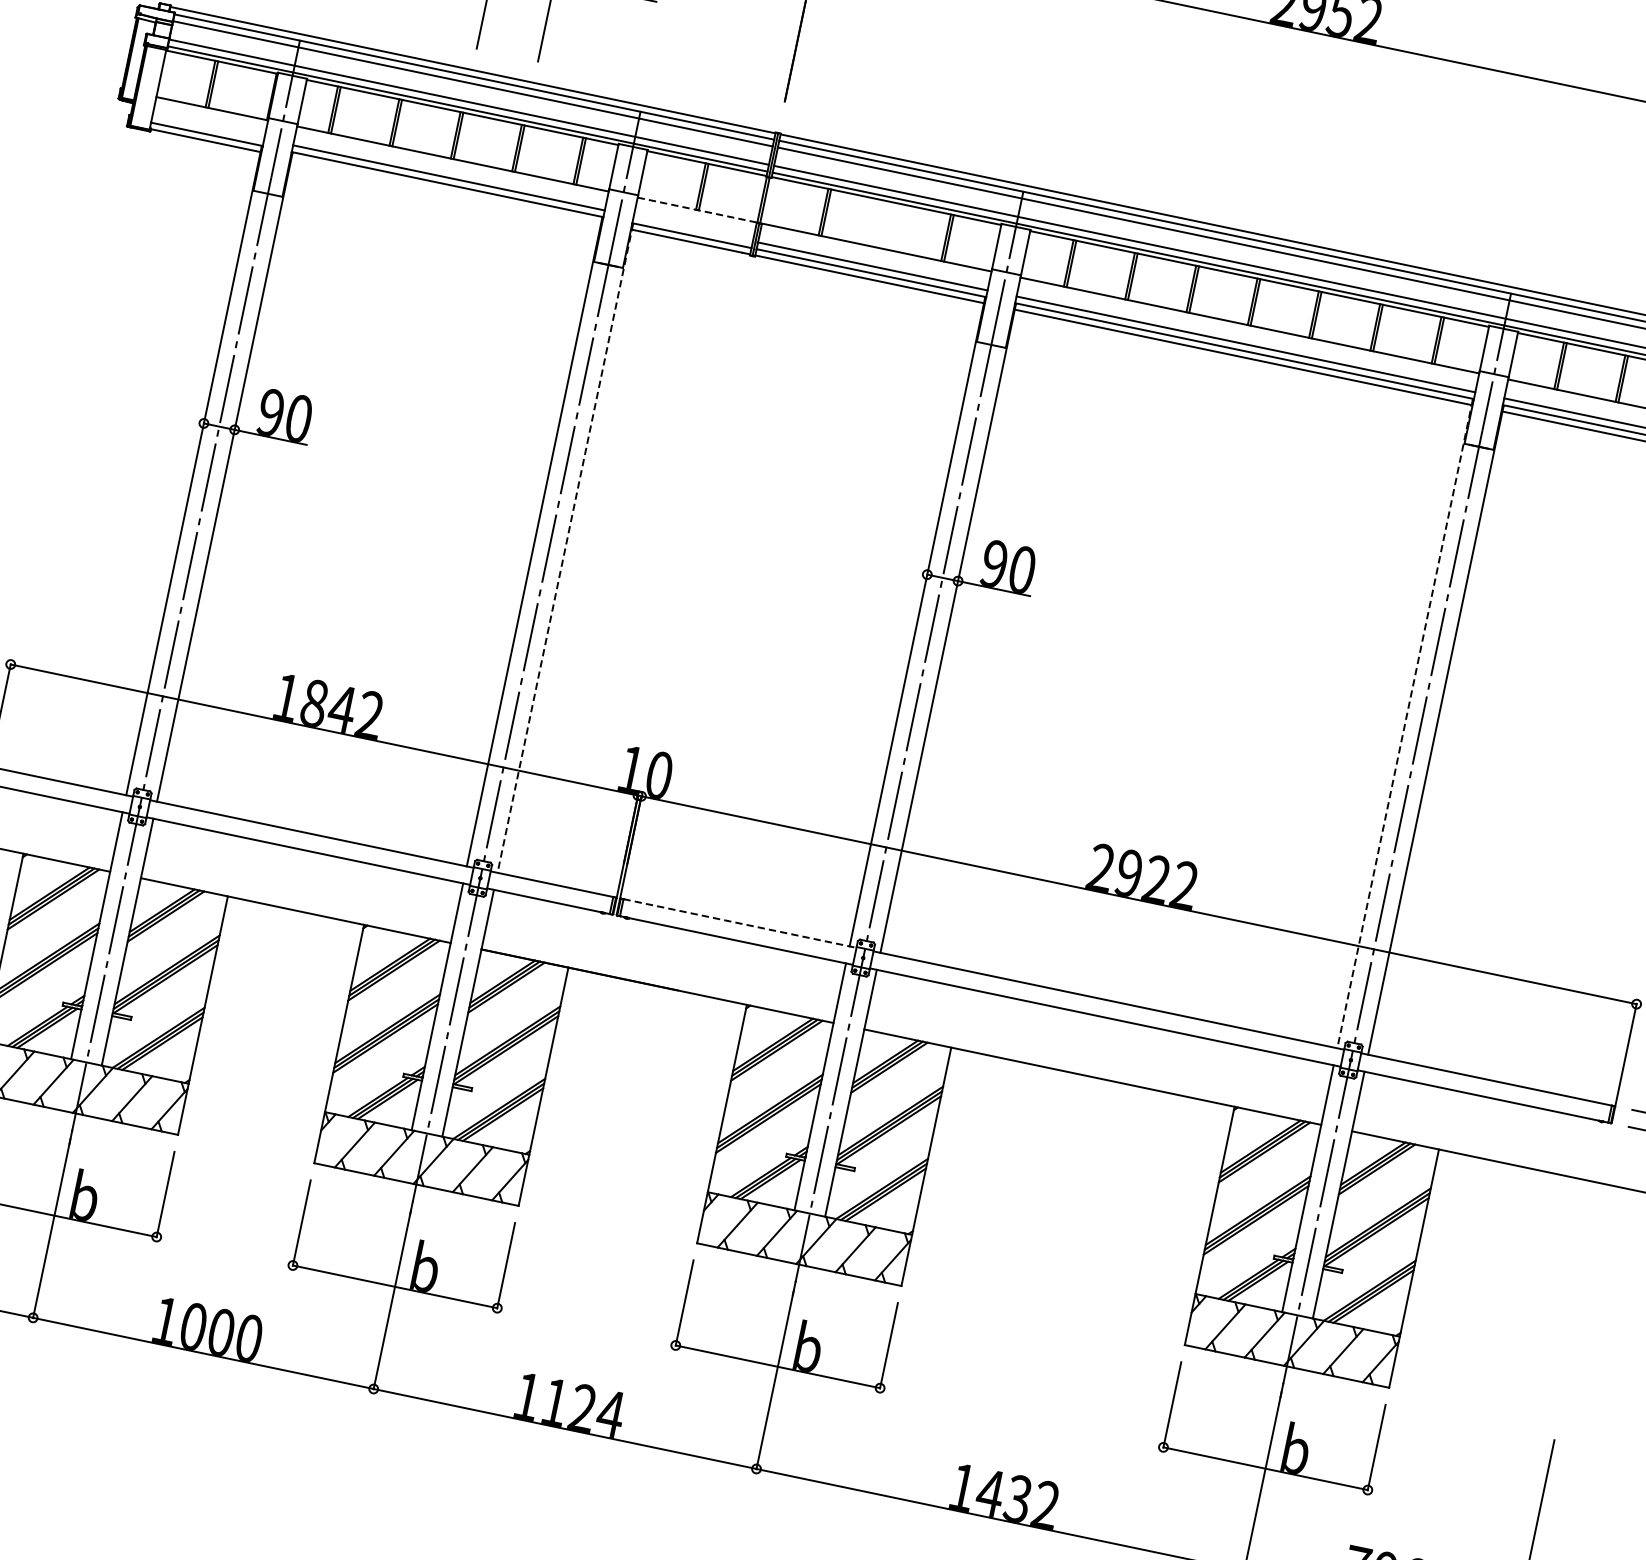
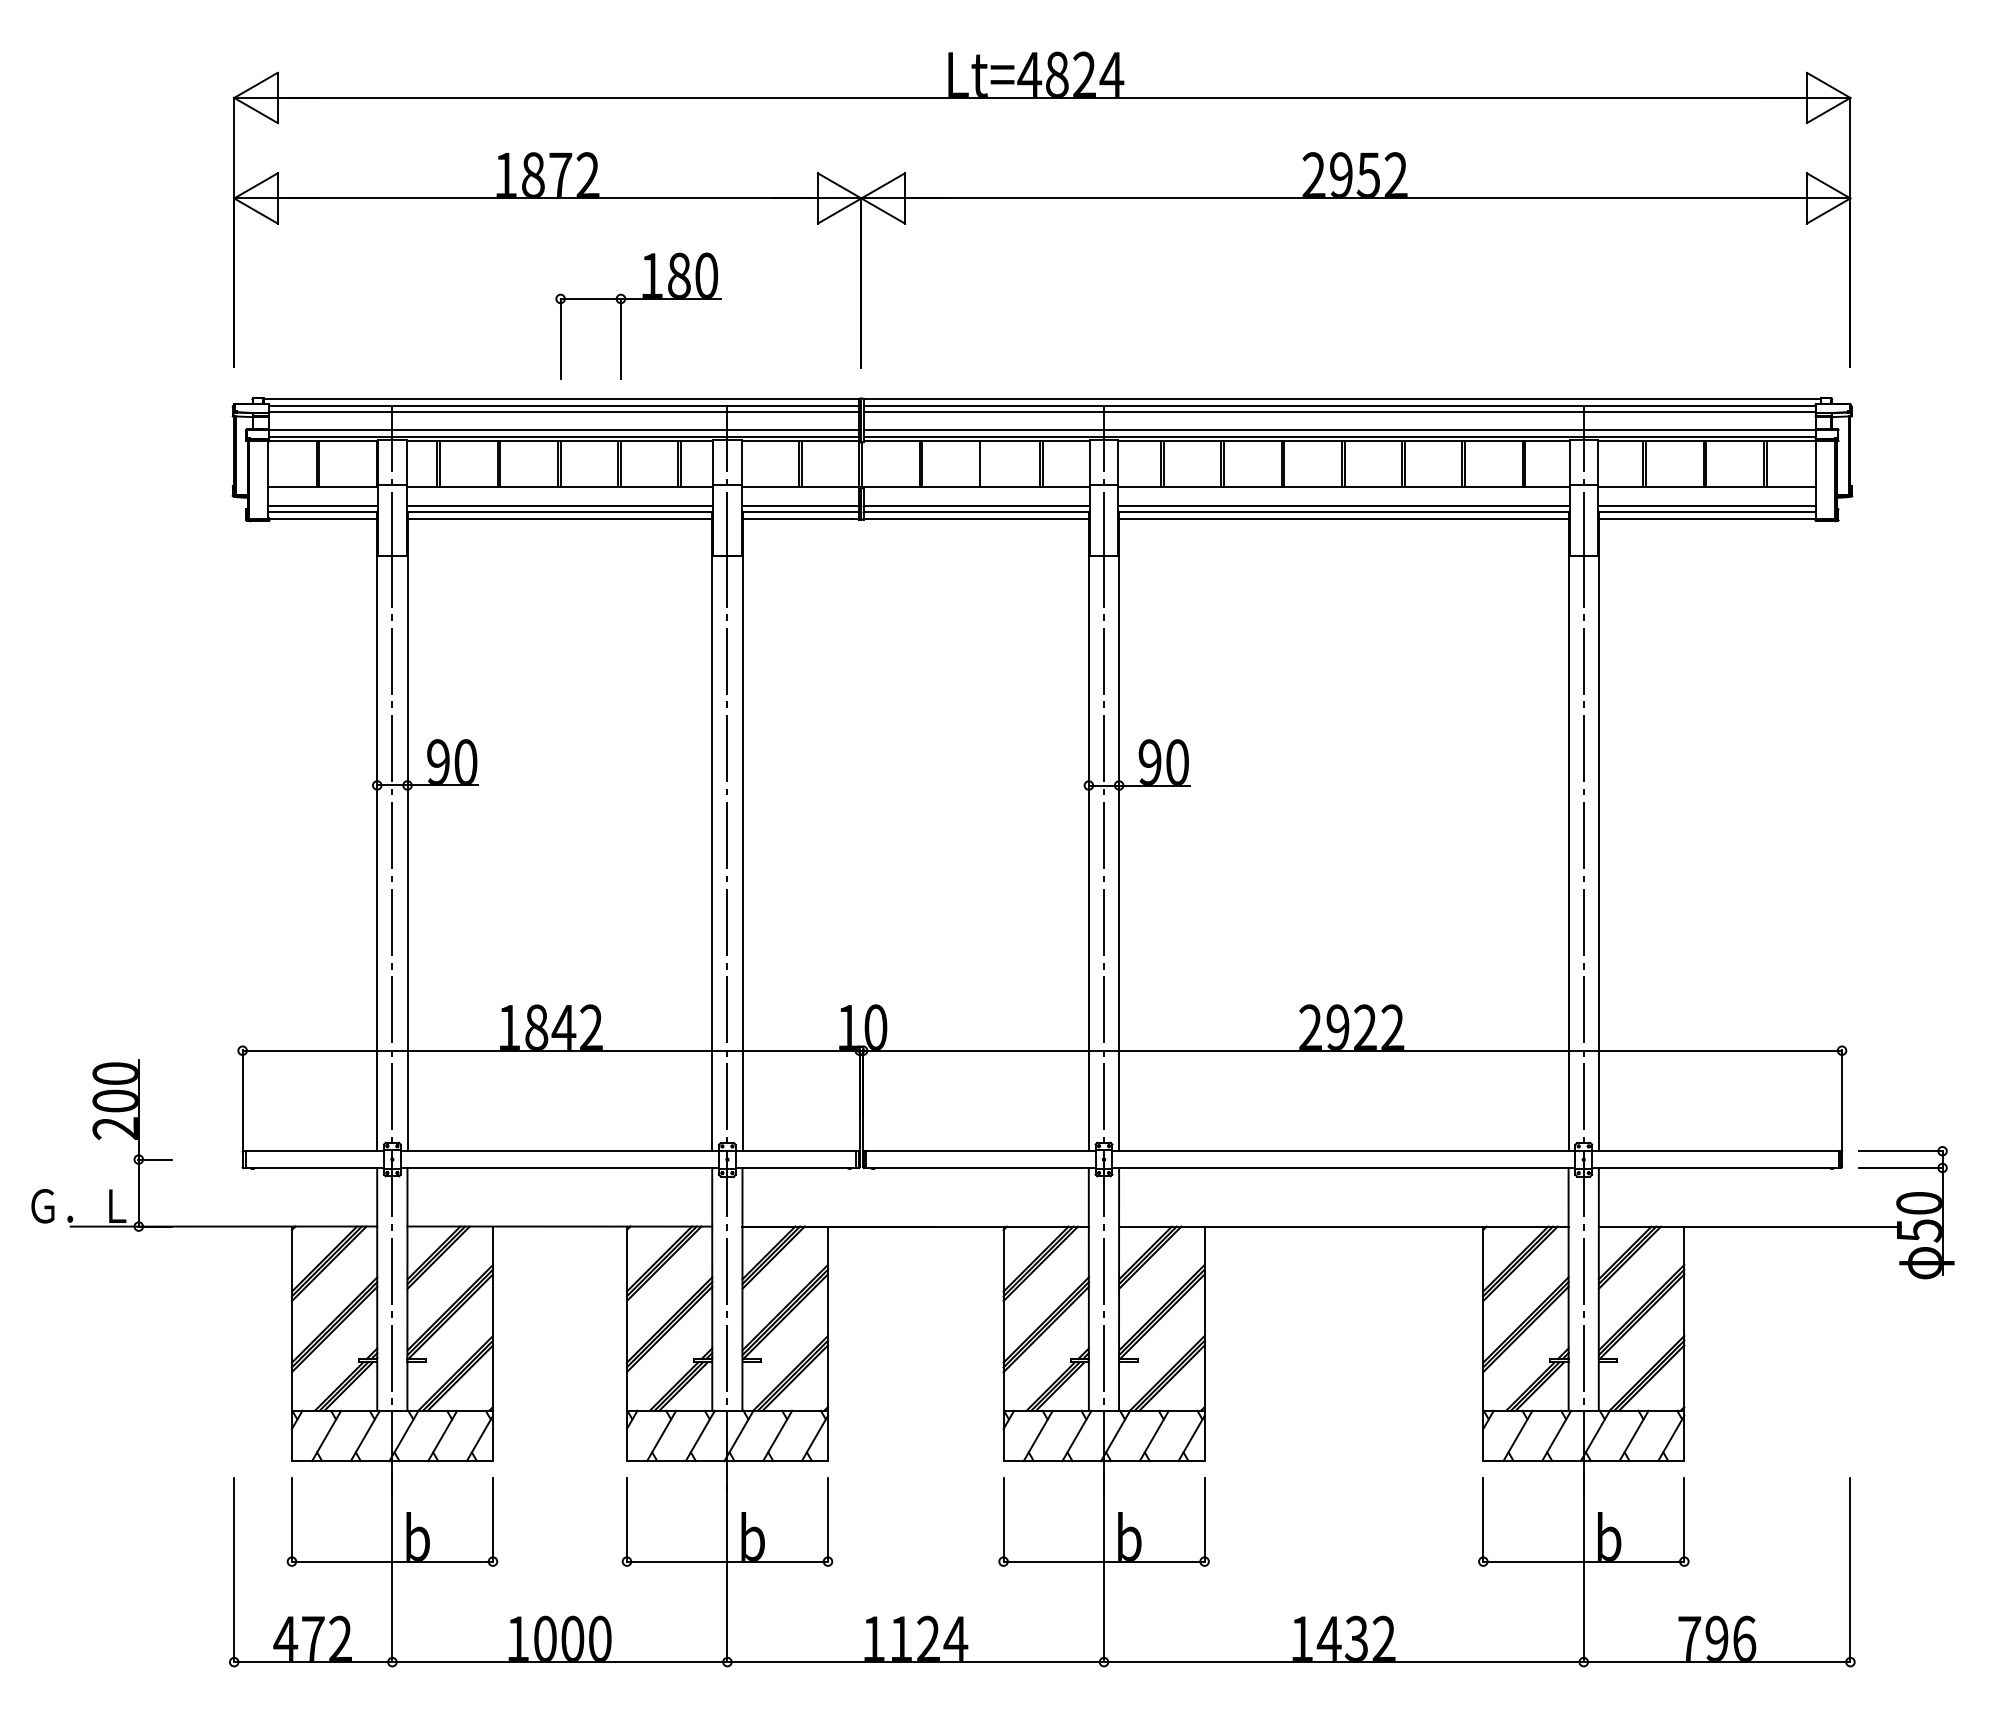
line: (208, 127) -> (323, 505), added
line: (445, 190) -> (559, 518), added
line: (698, 210) -> (801, 487), dashed -> solid
line: (885, 225) -> (980, 464), added
line: (692, 228) -> (799, 505), added
line: (565, 548) -> (742, 832), dashed -> solid
line: (1404, 724) -> (1568, 832), dashed -> solid
line: (740, 923) -> (981, 1151), dashed -> solid

